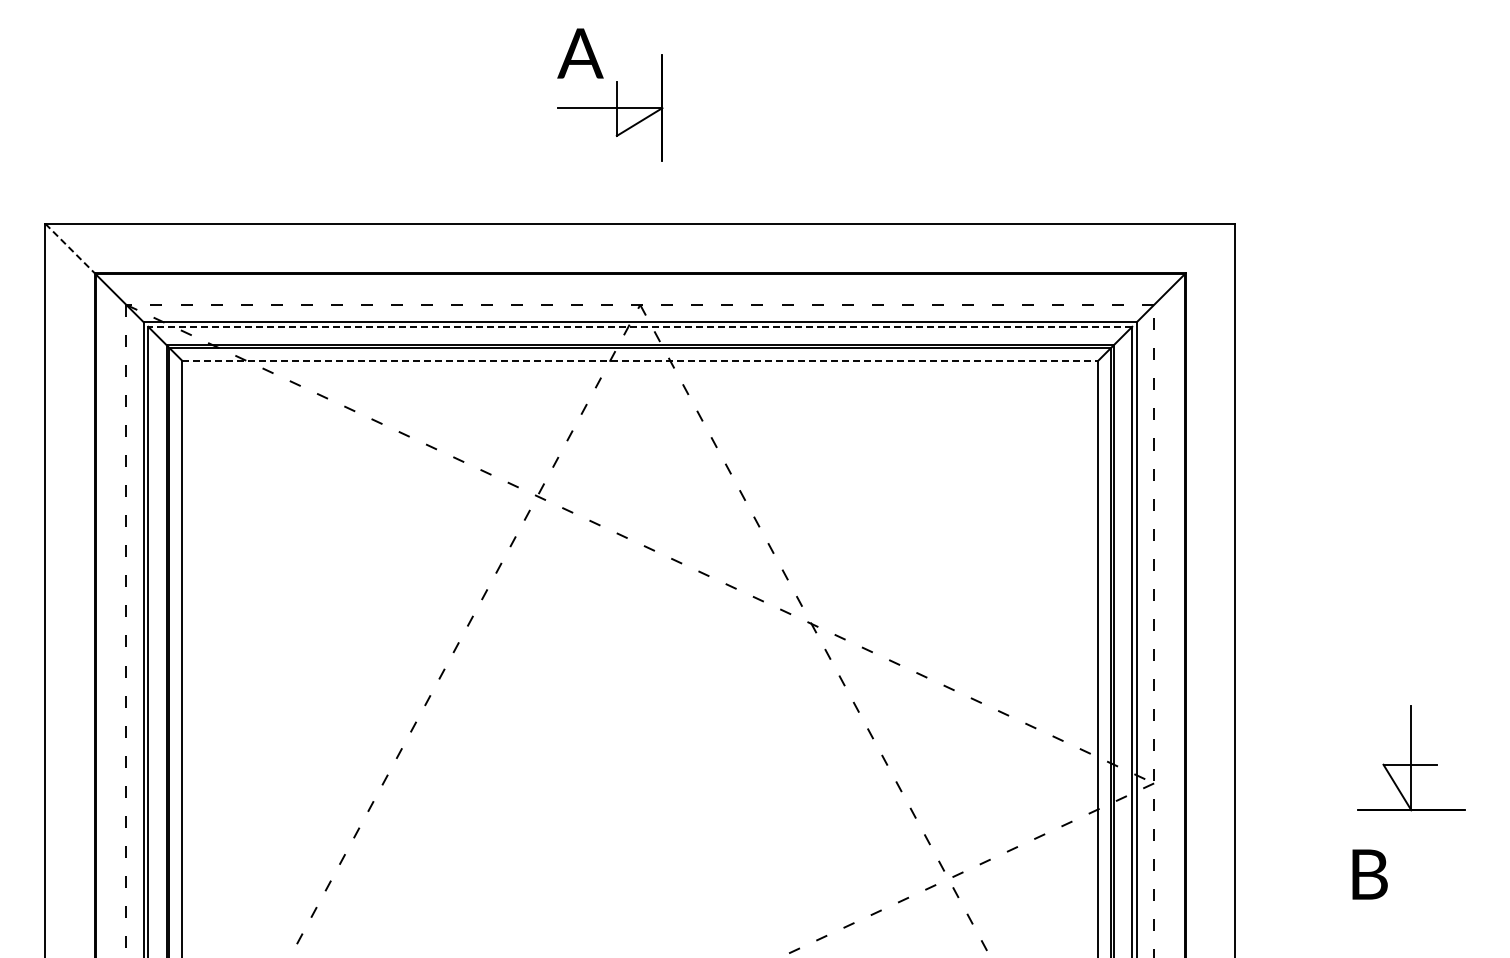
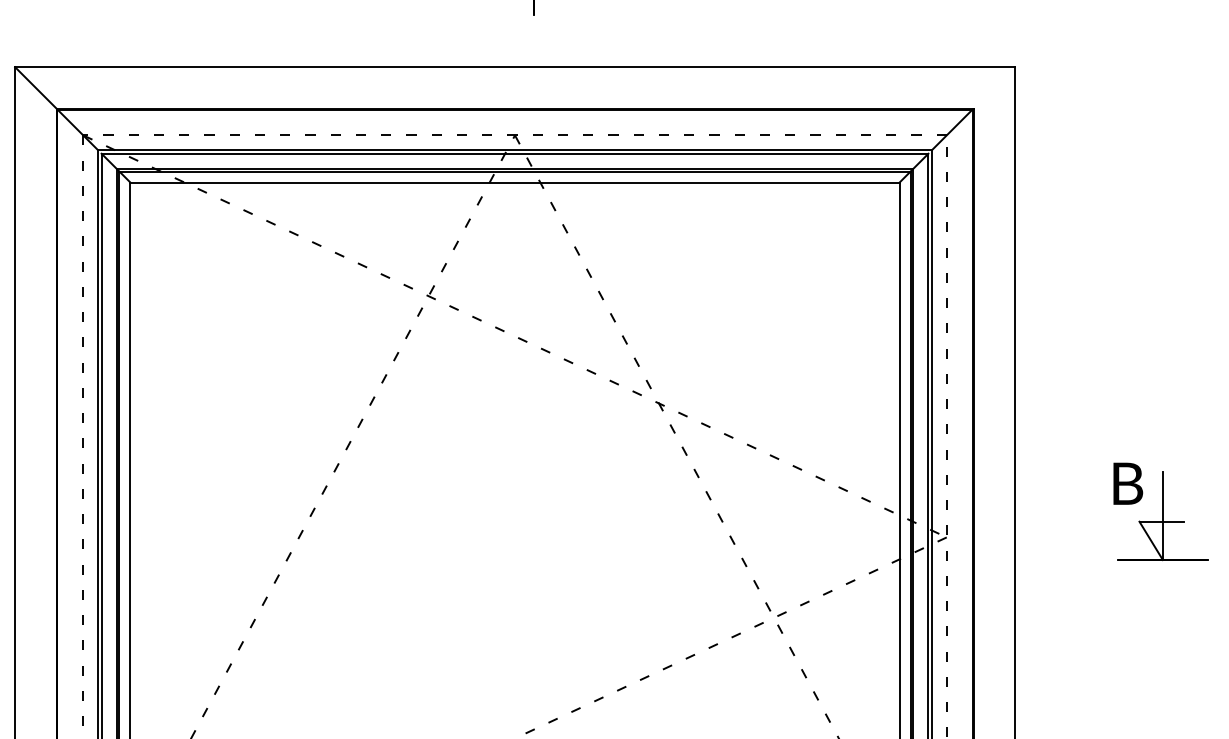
line: (69, 248) -> (35, 87), dashed -> solid
line: (639, 326) -> (514, 153), dashed -> solid
line: (640, 361) -> (515, 182), dashed -> solid
text: (1369, 874) -> (1127, 483), moved

